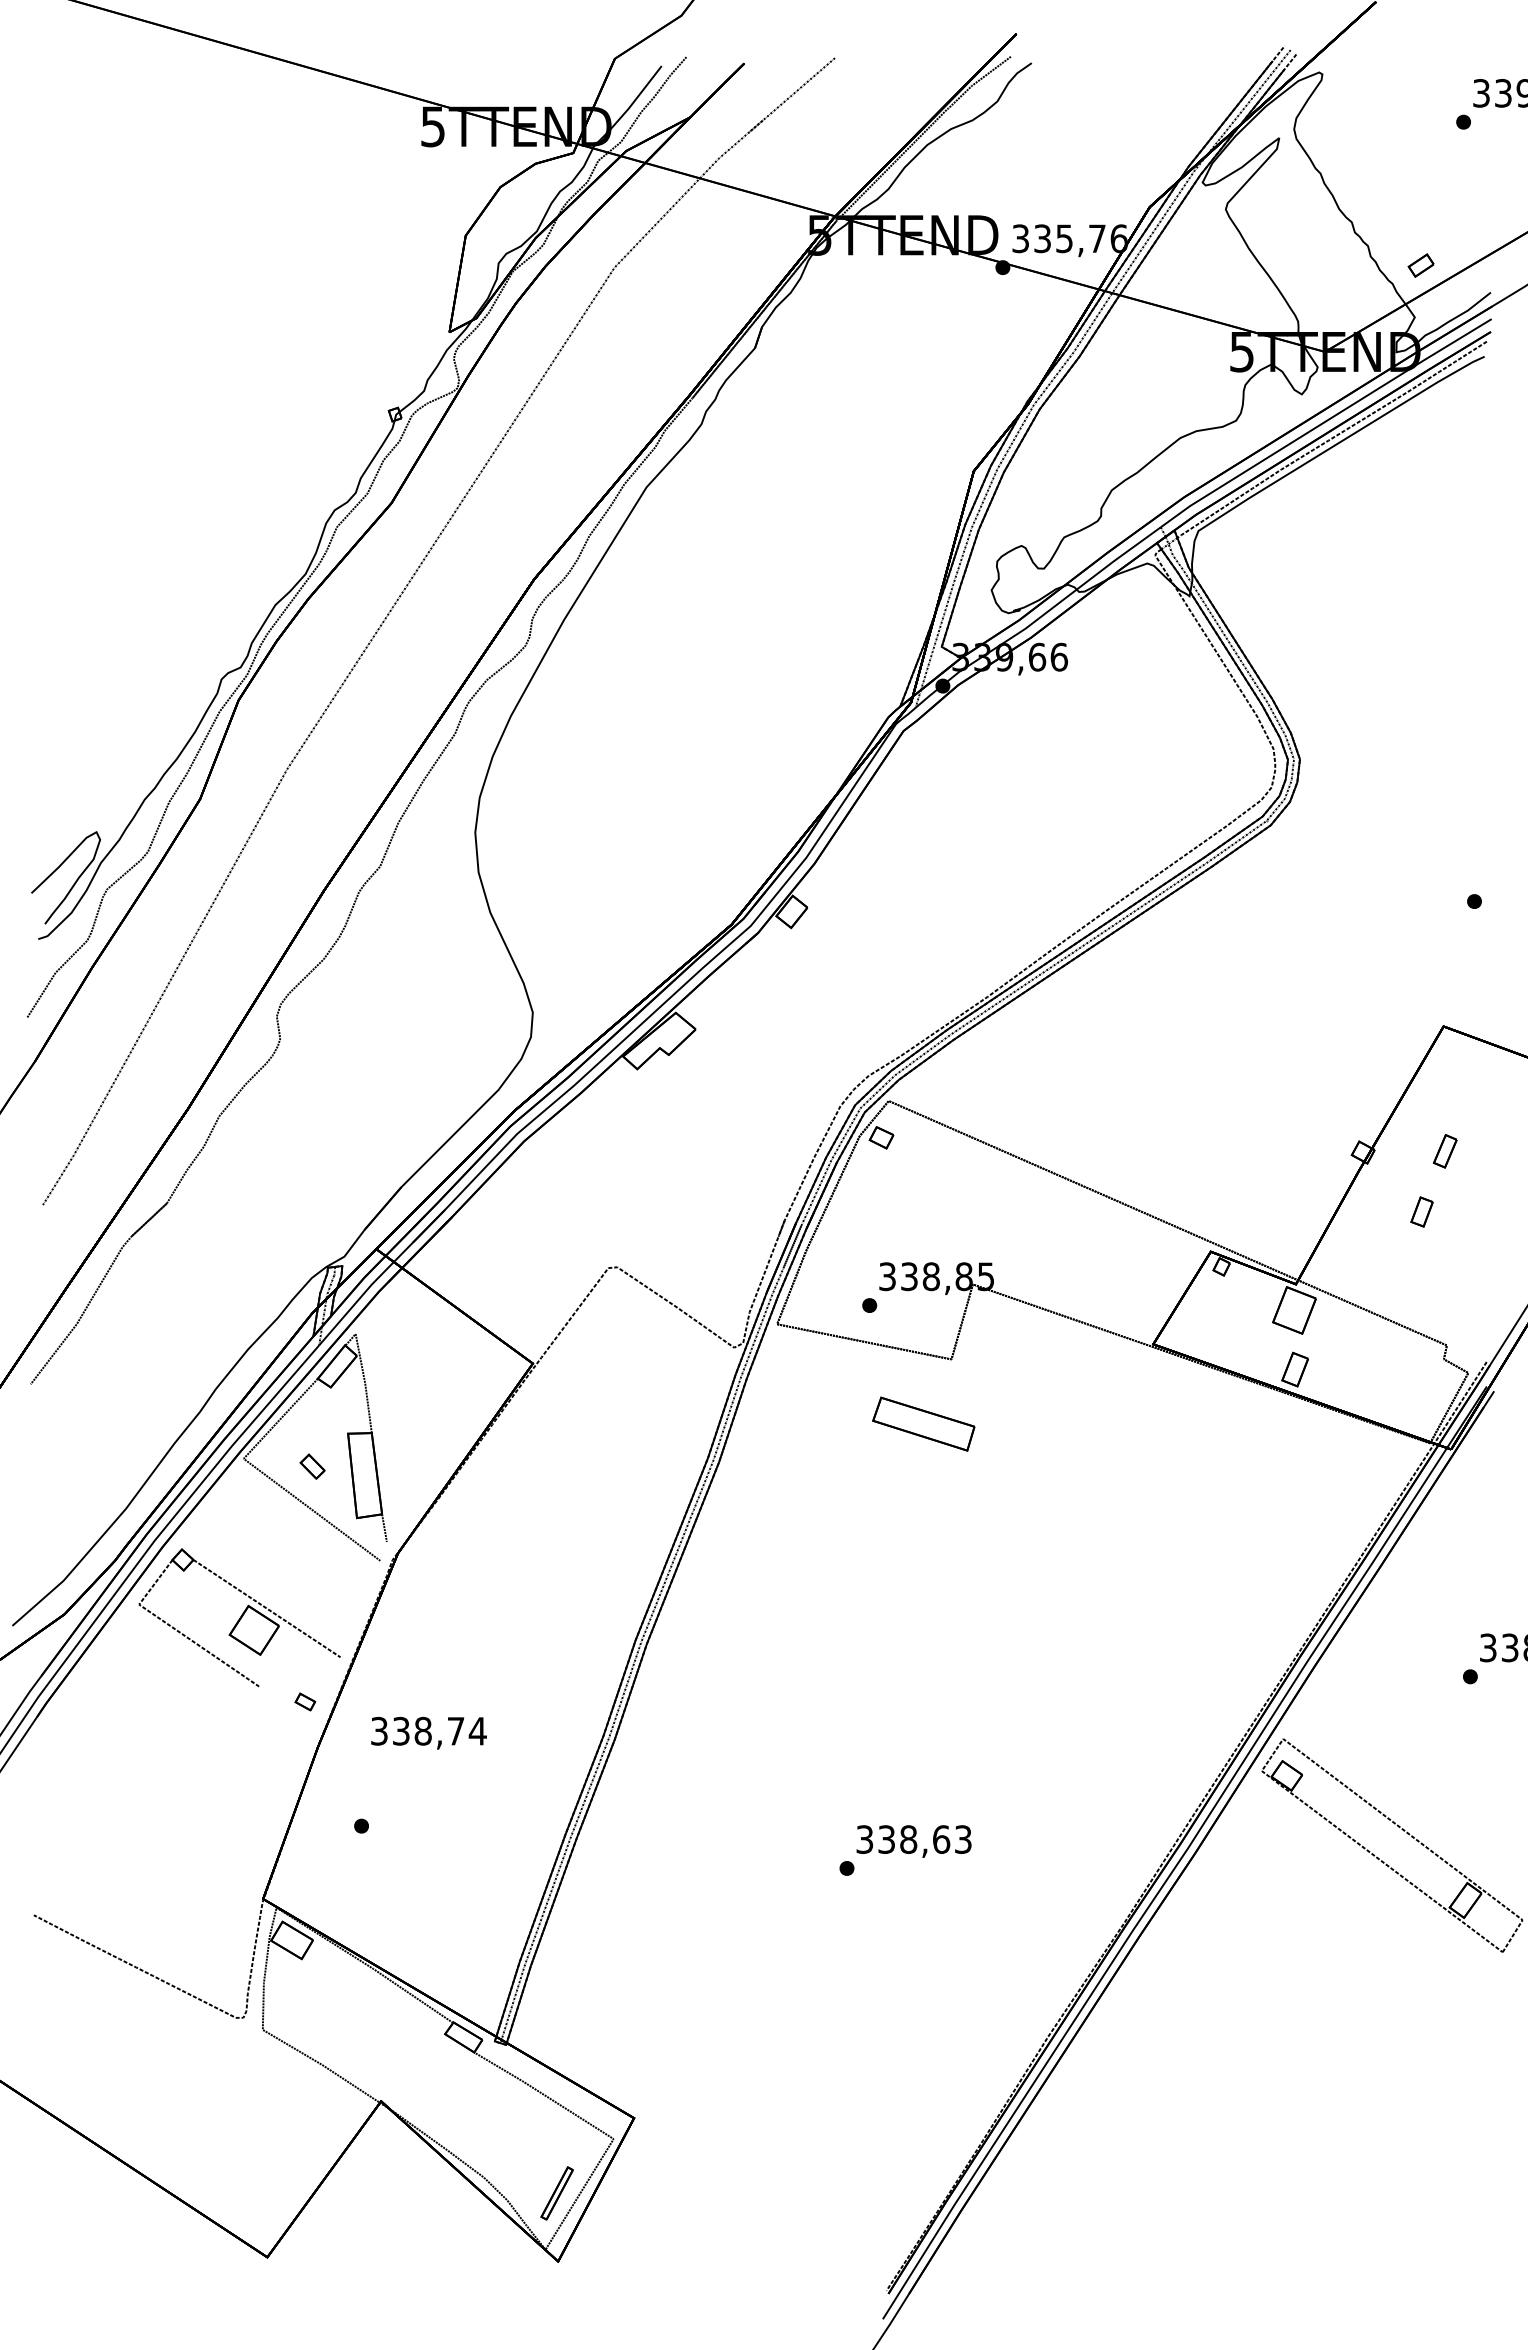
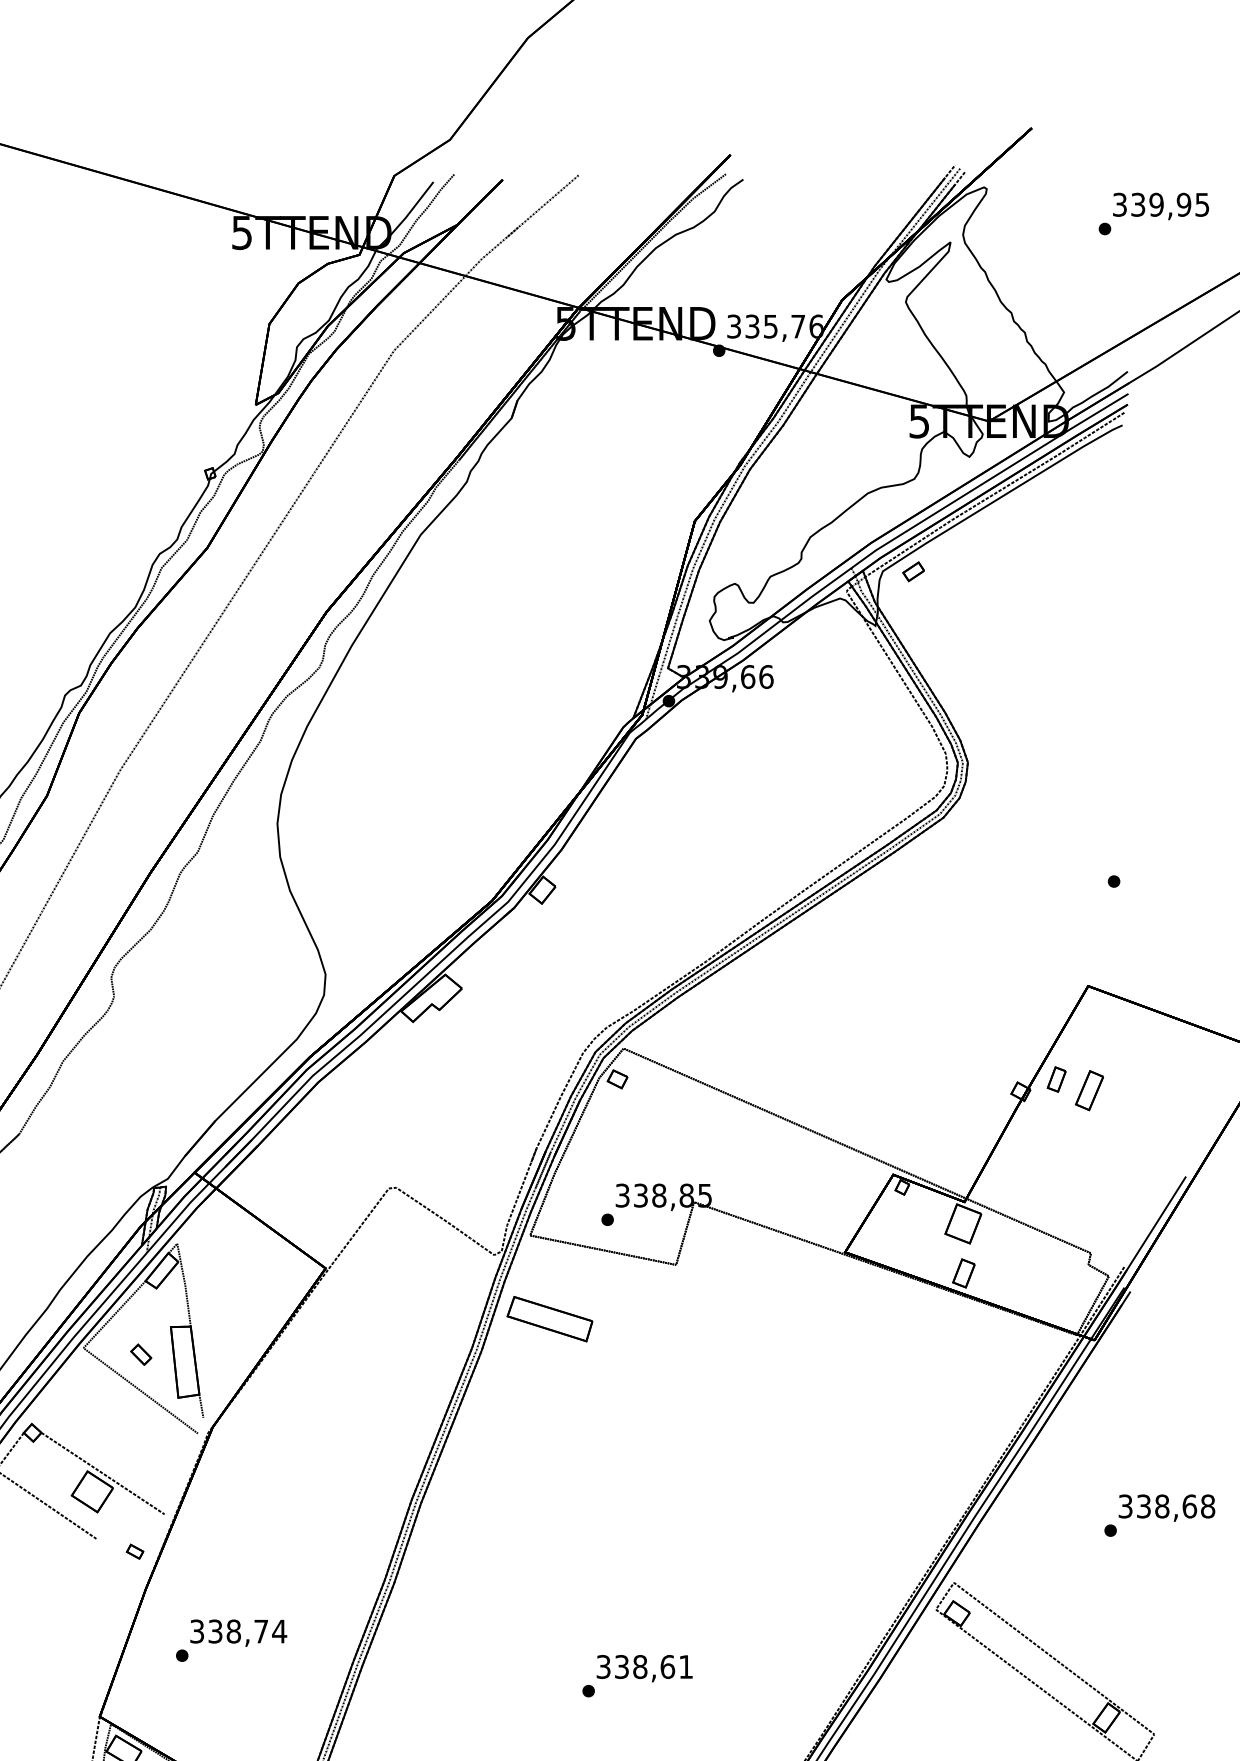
part: (1420, 265) -> (913, 571), moved
part: (1445, 1151) -> (1089, 1090), size x1.43
part: (1421, 1211) -> (1056, 1079), moved
part: (923, 1423) -> (549, 1318), moved
text: (428, 1732) -> (238, 1632), moved
text: (963, 1839) -> (686, 1666), 338,63 -> 338,61

